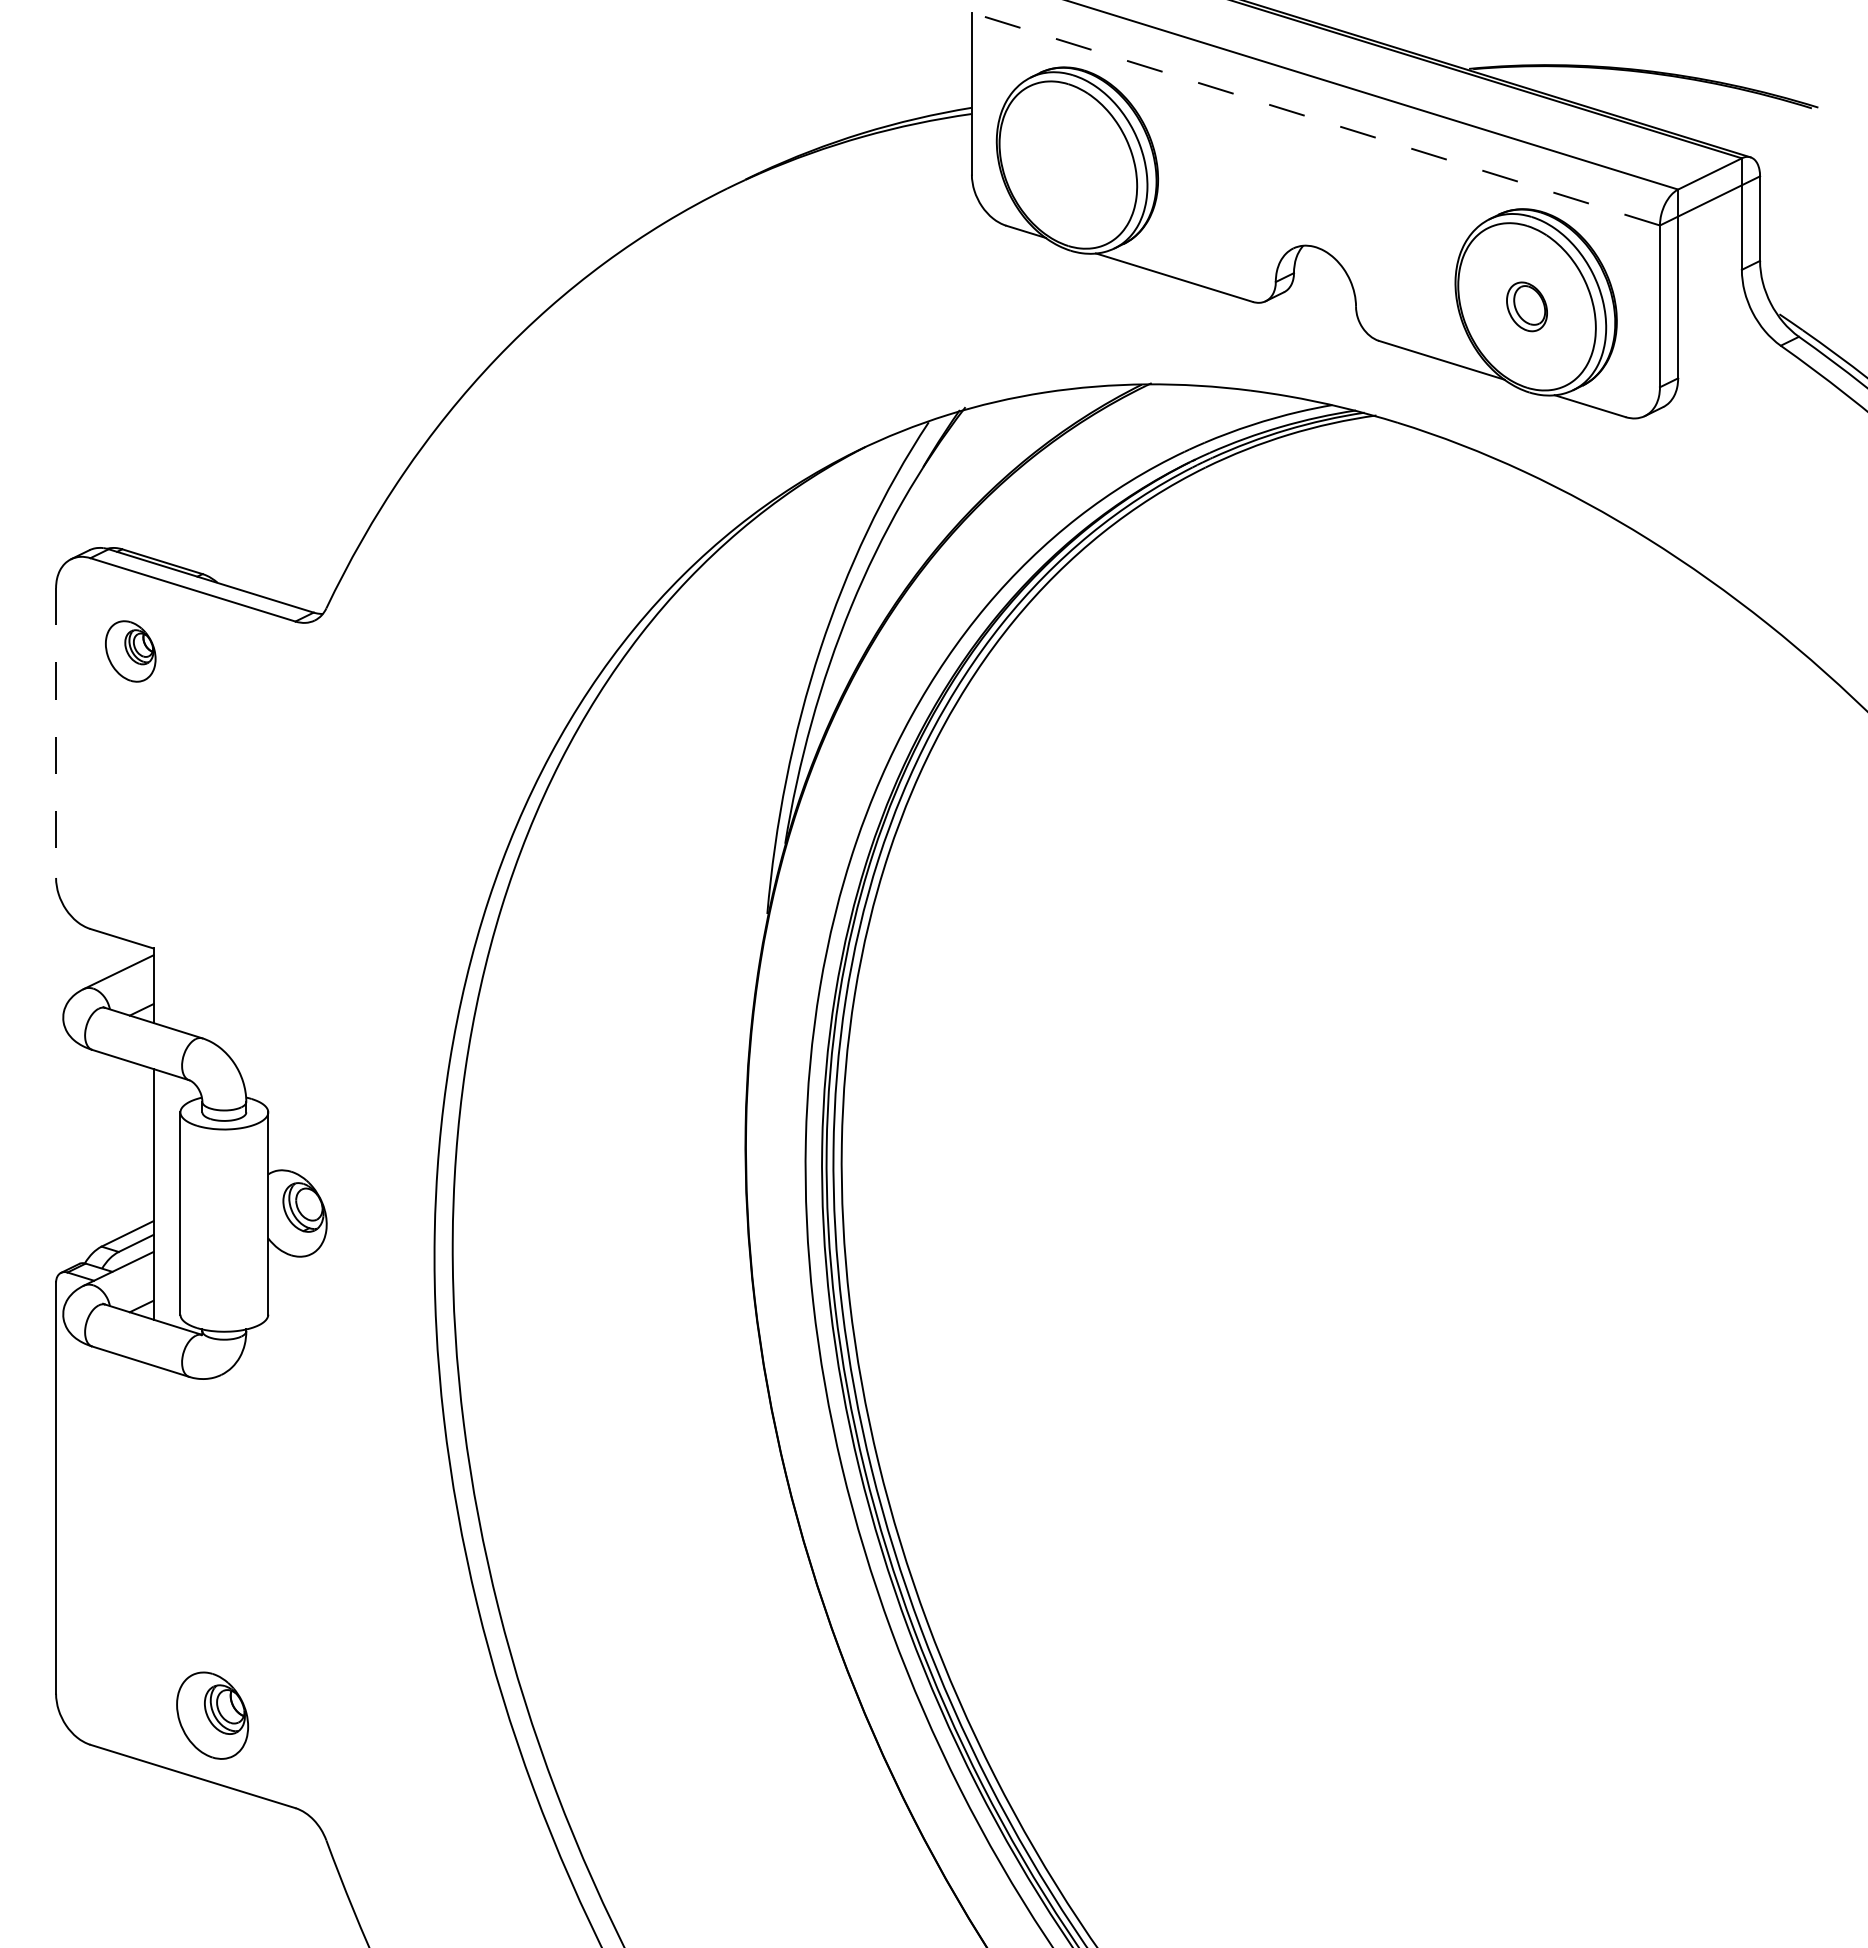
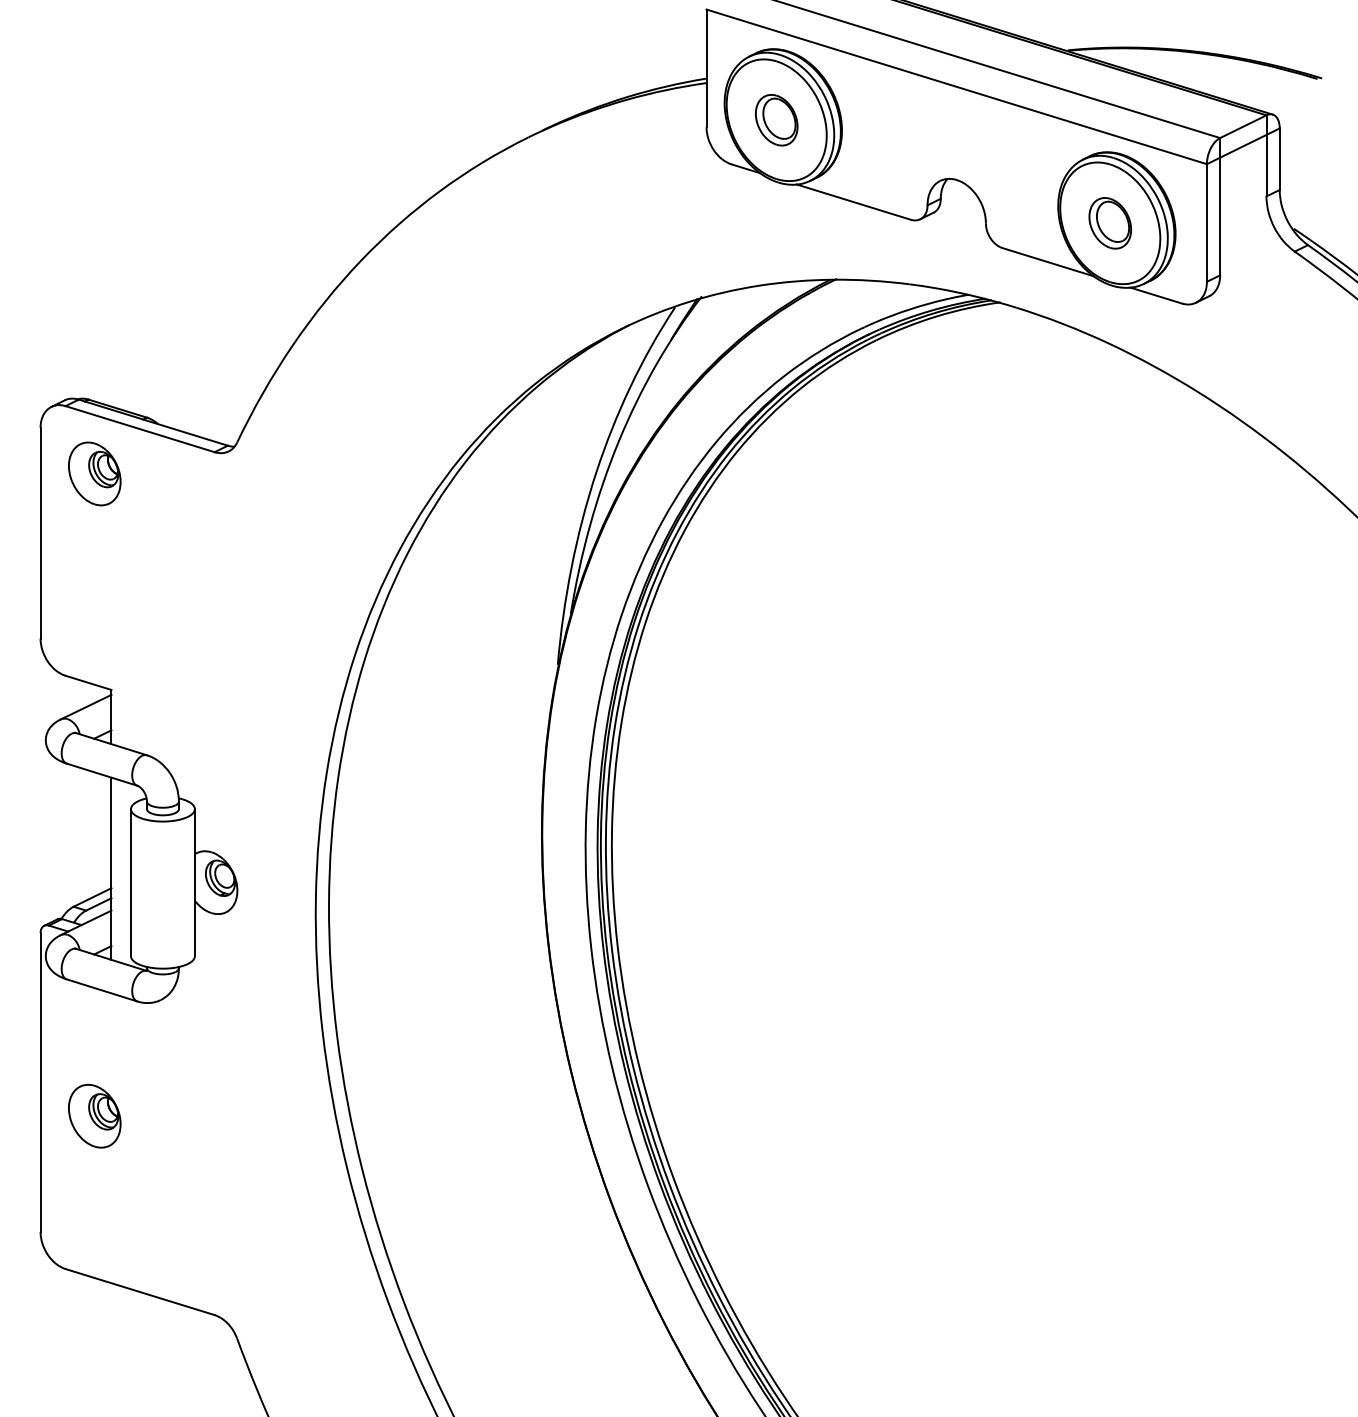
line: (1315, 119) -> (956, 87), dashed -> solid
part: (1067, 164) -> (776, 119), added
part: (1526, 306) -> (1109, 223), size x1.43
part: (130, 651) -> (94, 473), size x1.43
line: (56, 732) -> (40, 532), dashed -> solid
part: (212, 1715) -> (94, 1116), moved

